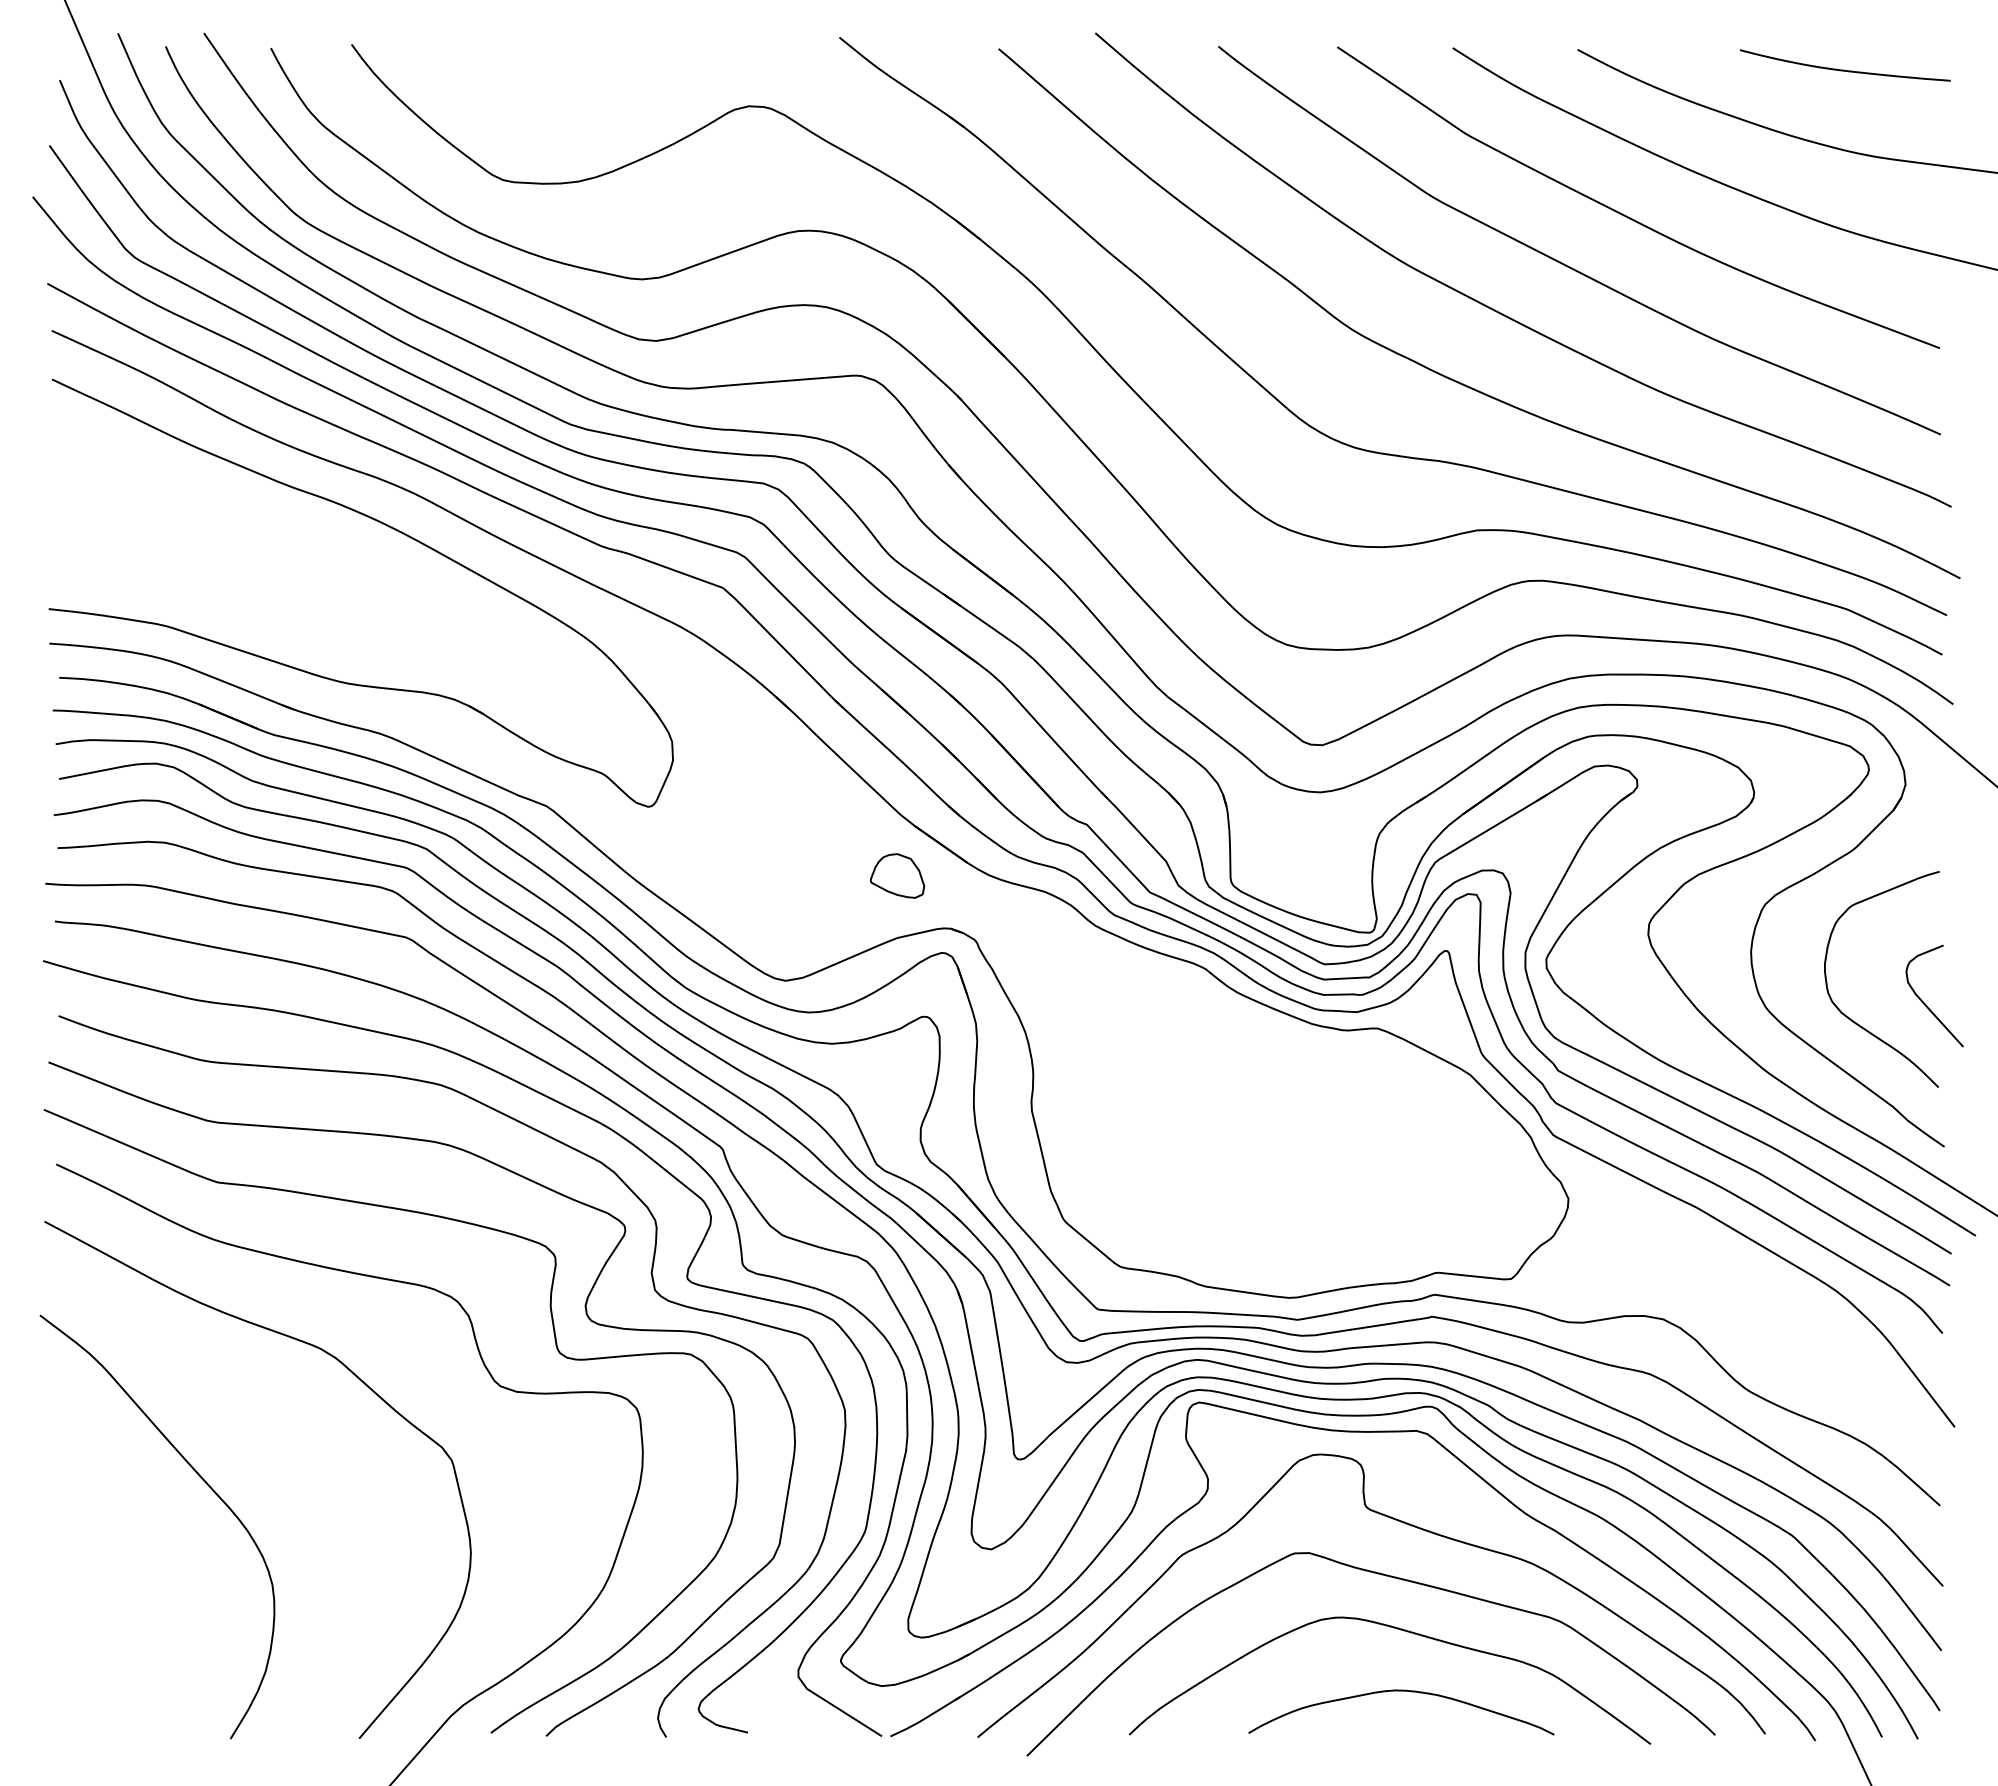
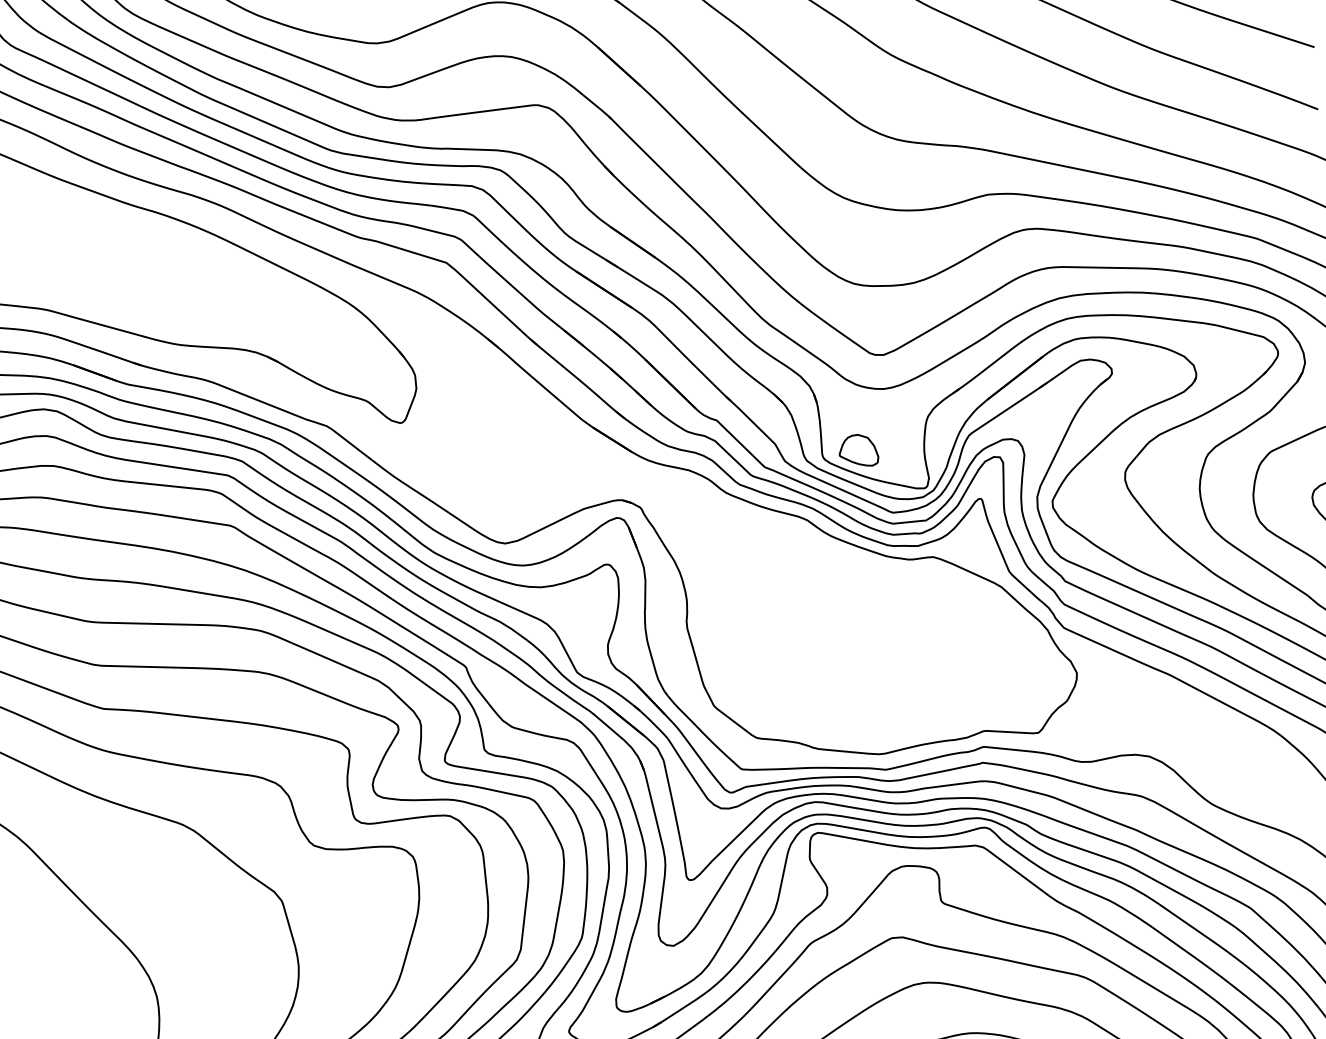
part: (897, 875) -> (858, 450), moved

